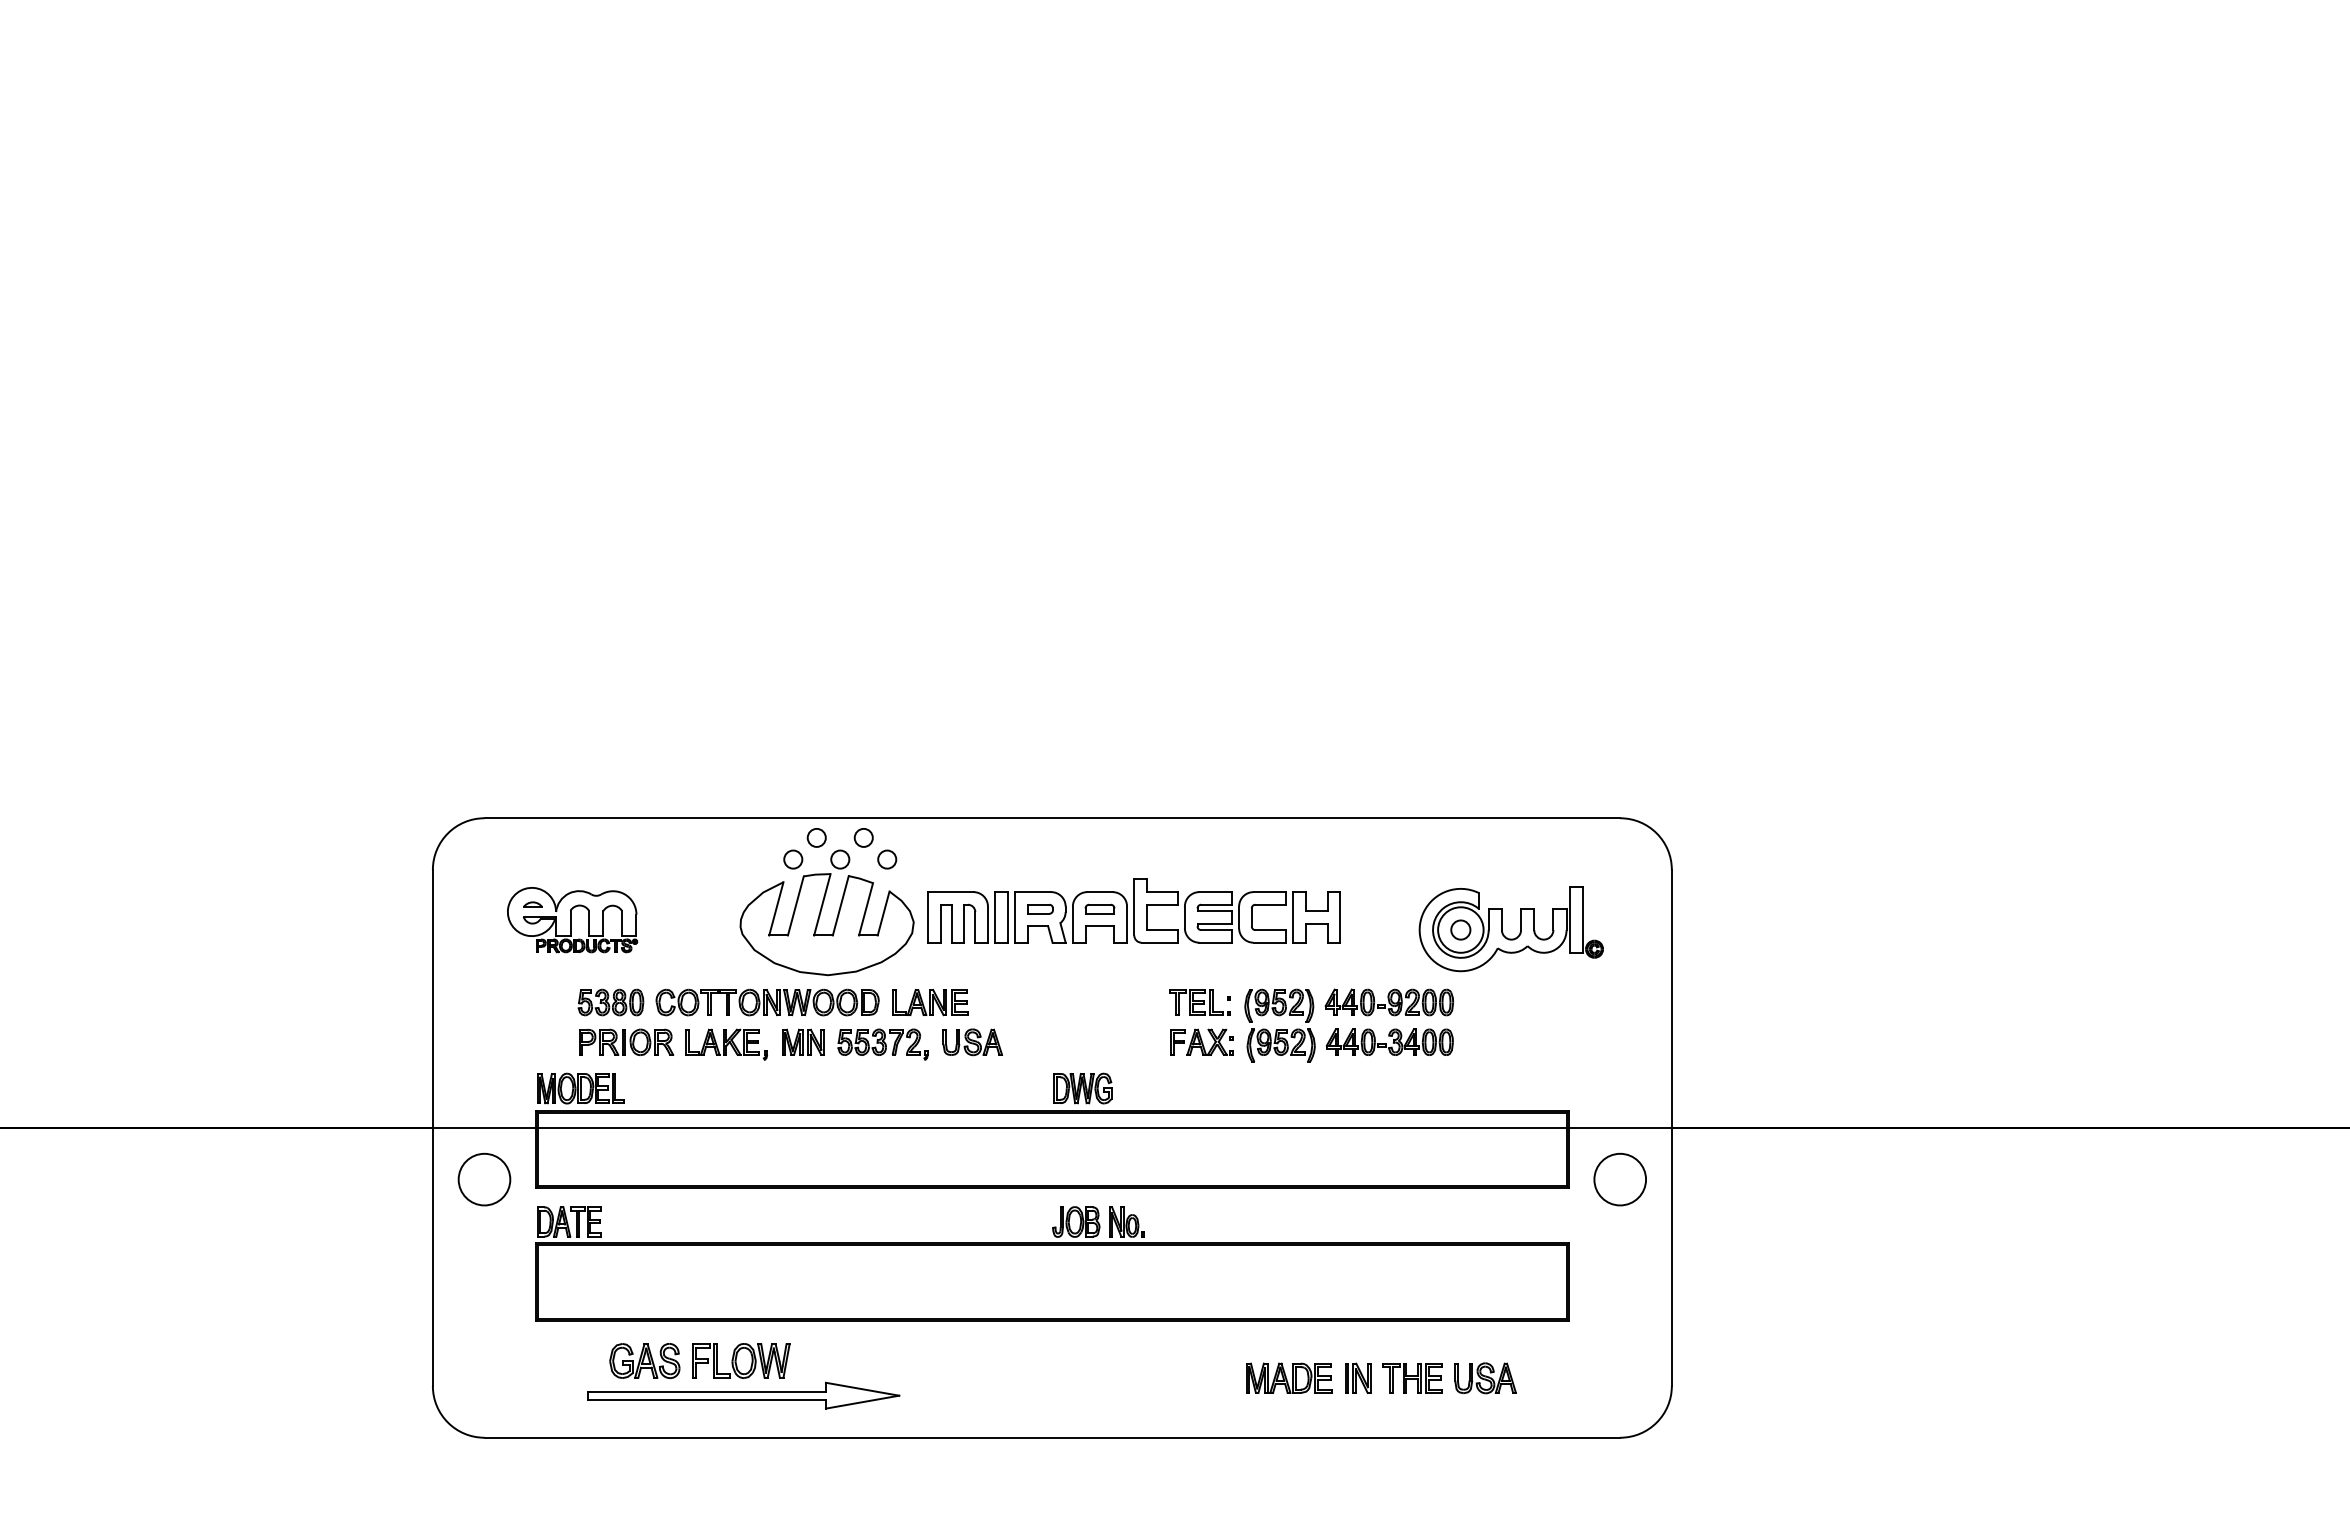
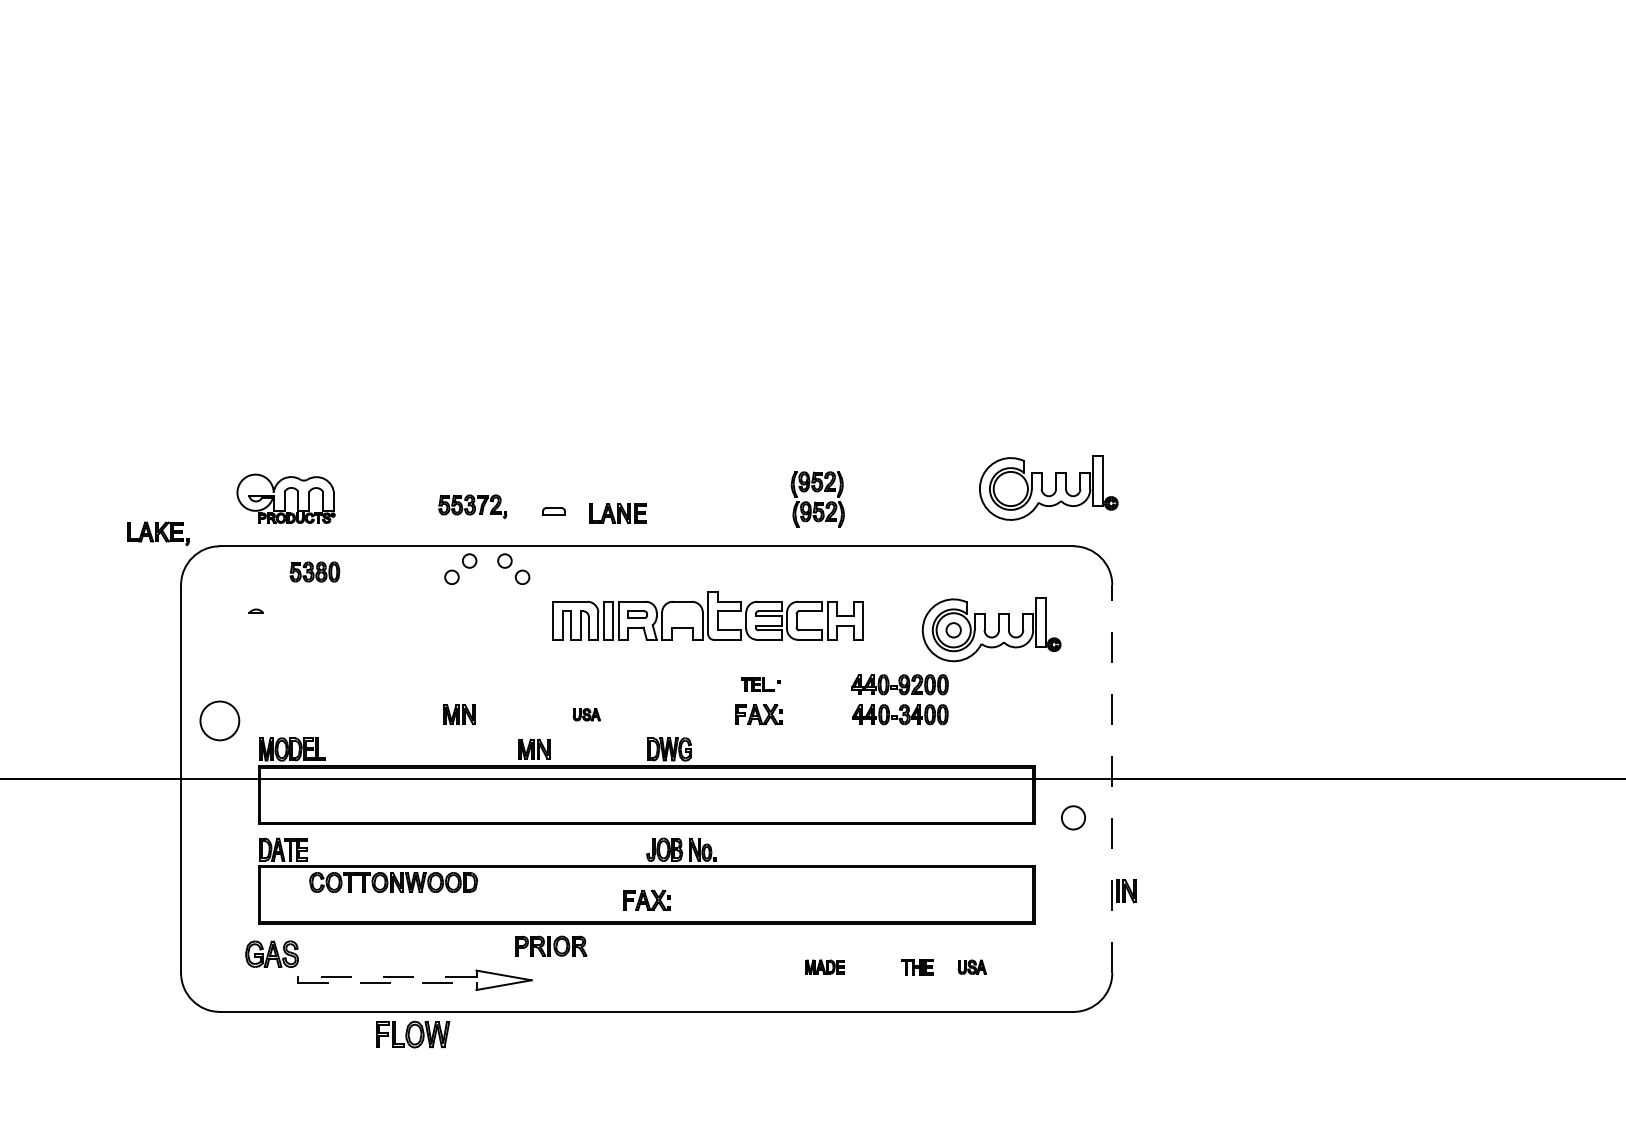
part: (1579, 744) -> (1042, 490), added
part: (1099, 908) -> (553, 511), moved
part: (826, 912) -> (476, 617), removed
part: (572, 920) -> (286, 499), moved
part: (610, 1002) -> (314, 572), moved
part: (767, 1002) -> (393, 882), moved
part: (930, 1002) -> (618, 513), moved
part: (1199, 1002) -> (757, 684), size x0.7
part: (1279, 1025) -> (817, 499), moved
part: (626, 1041) -> (551, 945), moved
part: (972, 1042) -> (586, 714), size x0.6
part: (726, 1044) -> (158, 533), moved
part: (882, 1044) -> (472, 506), moved
part: (902, 1087) -> (534, 748), added
line: (1671, 1127) -> (1112, 778), solid -> dashed
circle: (484, 1179) -> (219, 720), moved
circle: (1620, 1179) -> (1073, 817), size x0.6
part: (1052, 1288) -> (646, 899), added
part: (644, 1360) -> (271, 953), moved
part: (741, 1360) -> (413, 1034), moved
part: (1289, 1377) -> (824, 966), size x0.6
part: (1358, 1377) -> (1127, 890), moved
part: (1412, 1378) -> (917, 967), size x0.7
part: (1485, 1378) -> (972, 967), size x0.6
line: (706, 1391) -> (386, 977), solid -> dashed
line: (706, 1399) -> (386, 983), solid -> dashed

